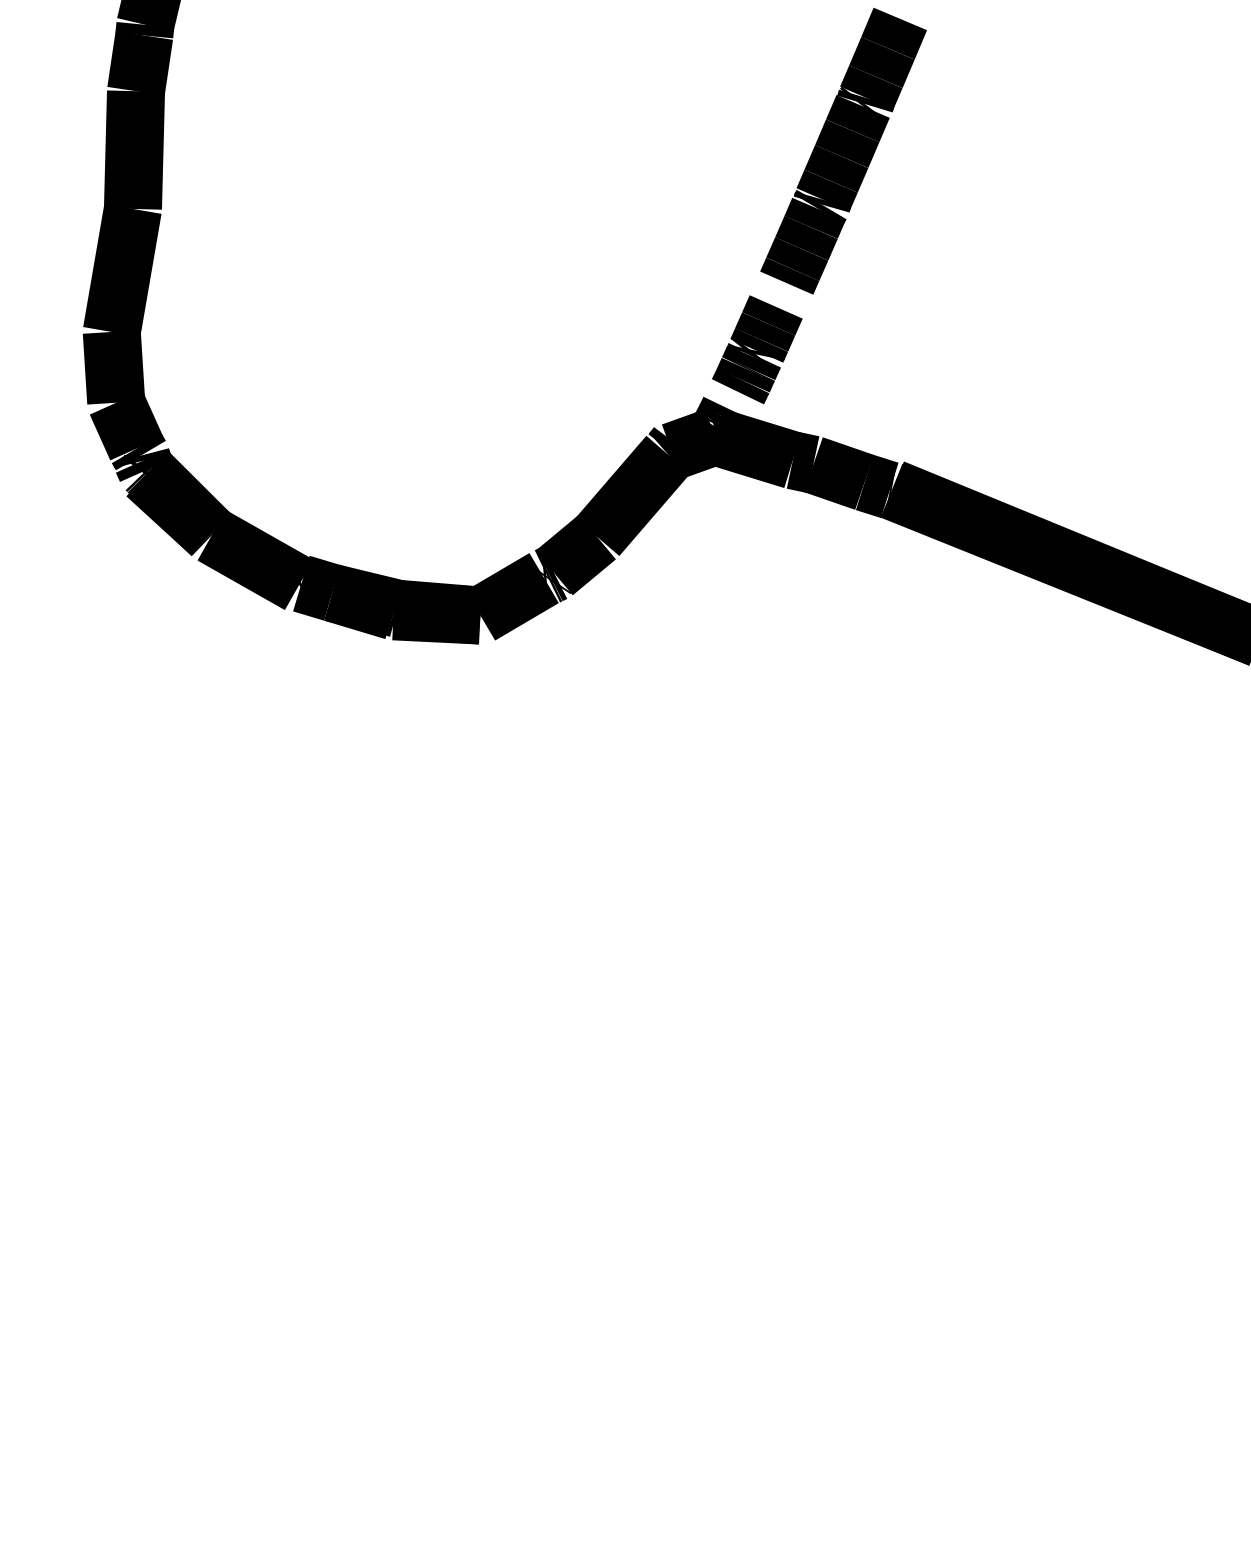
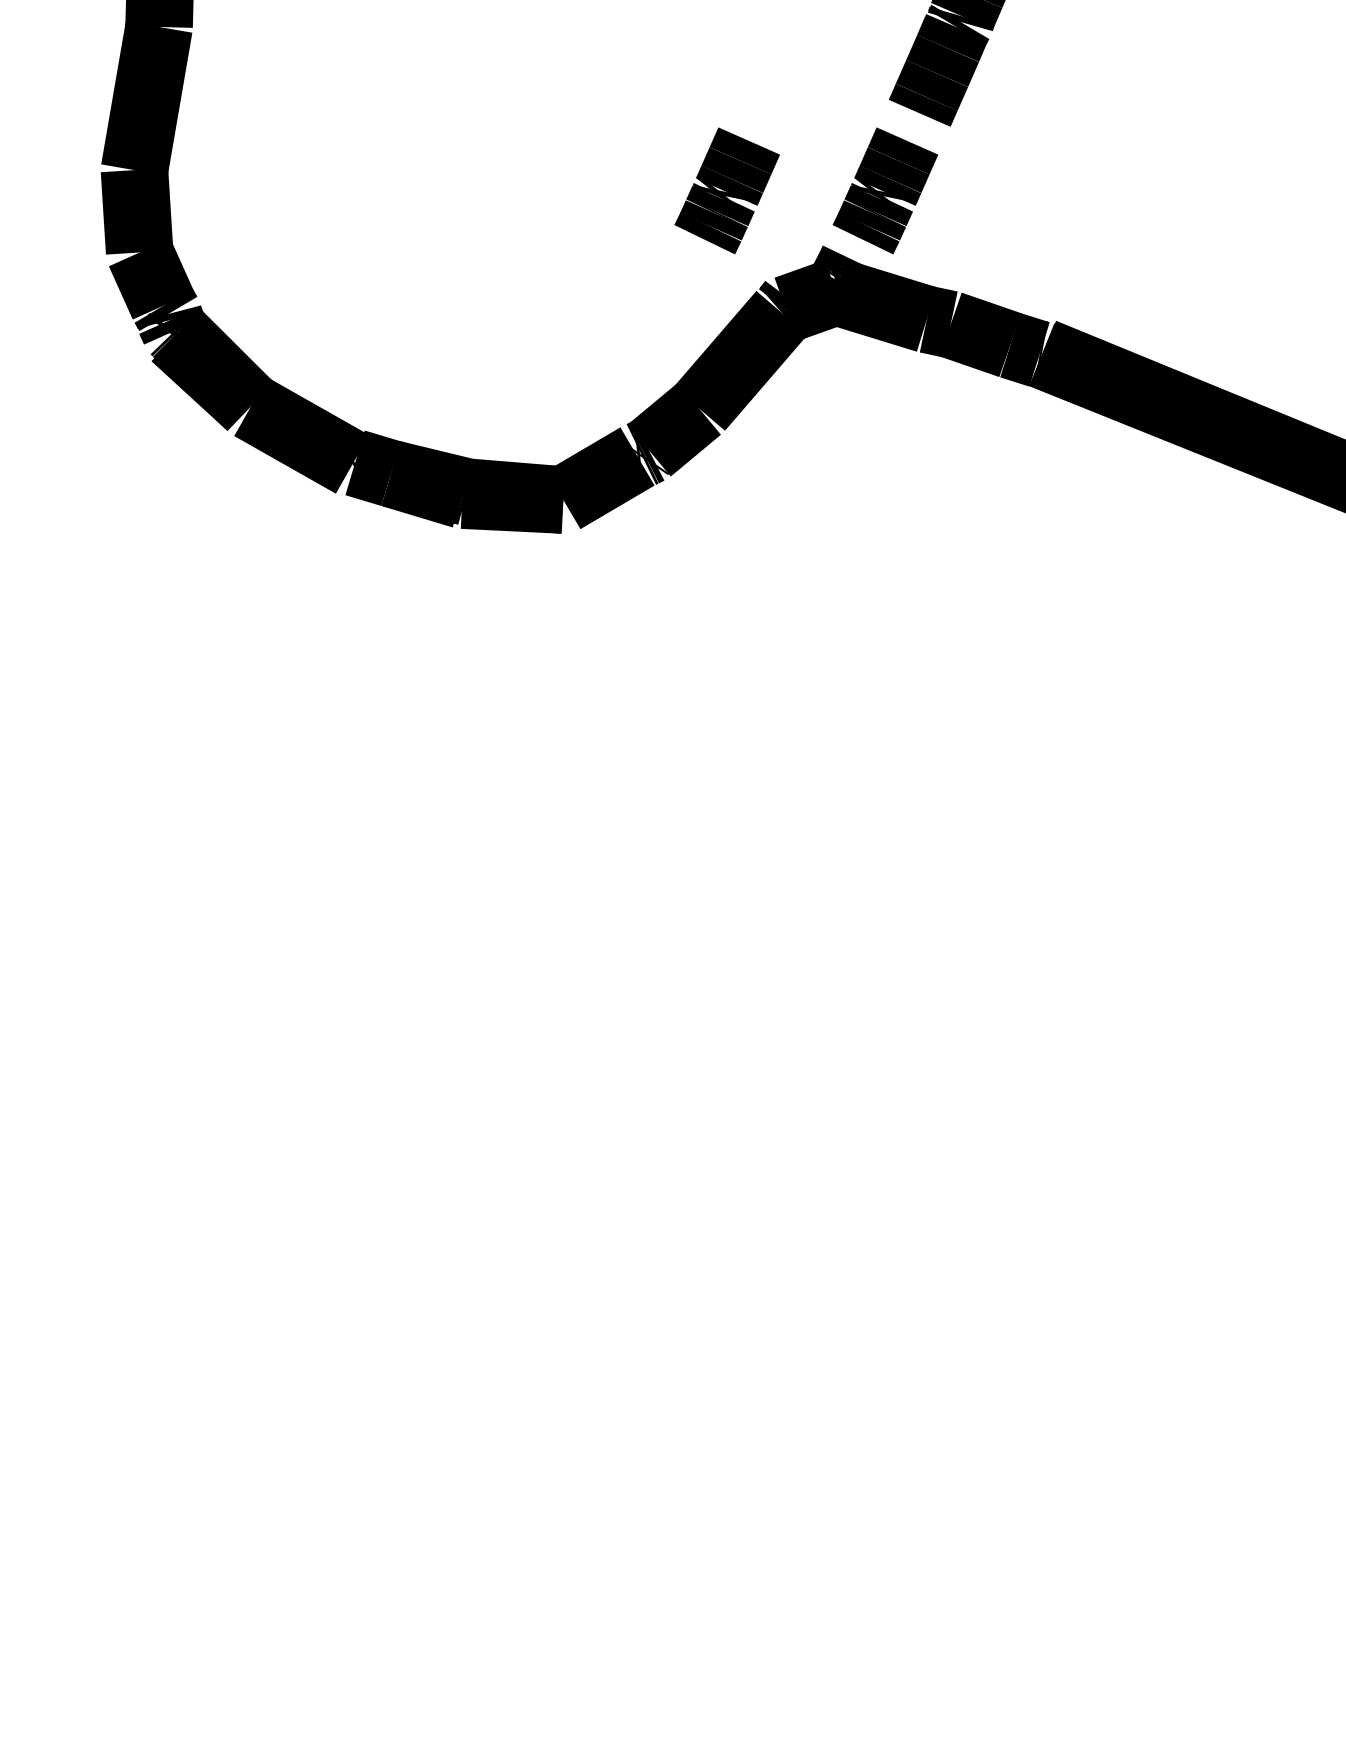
part: (621, 349) -> (727, 190), added

